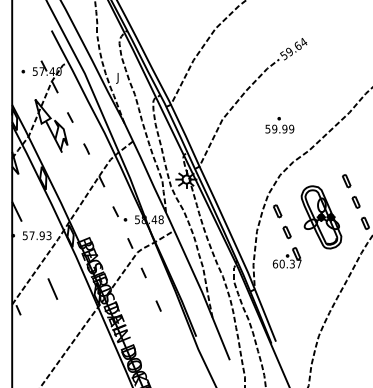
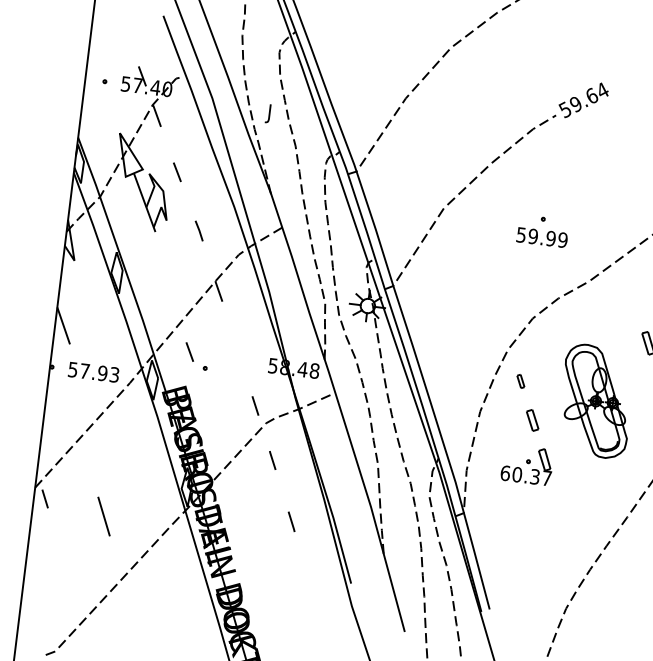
part: (277, 211) -> (520, 381), size x0.6
part: (119, 213) -> (196, 355), moved
line: (52, 288) -> (103, 515), moved

